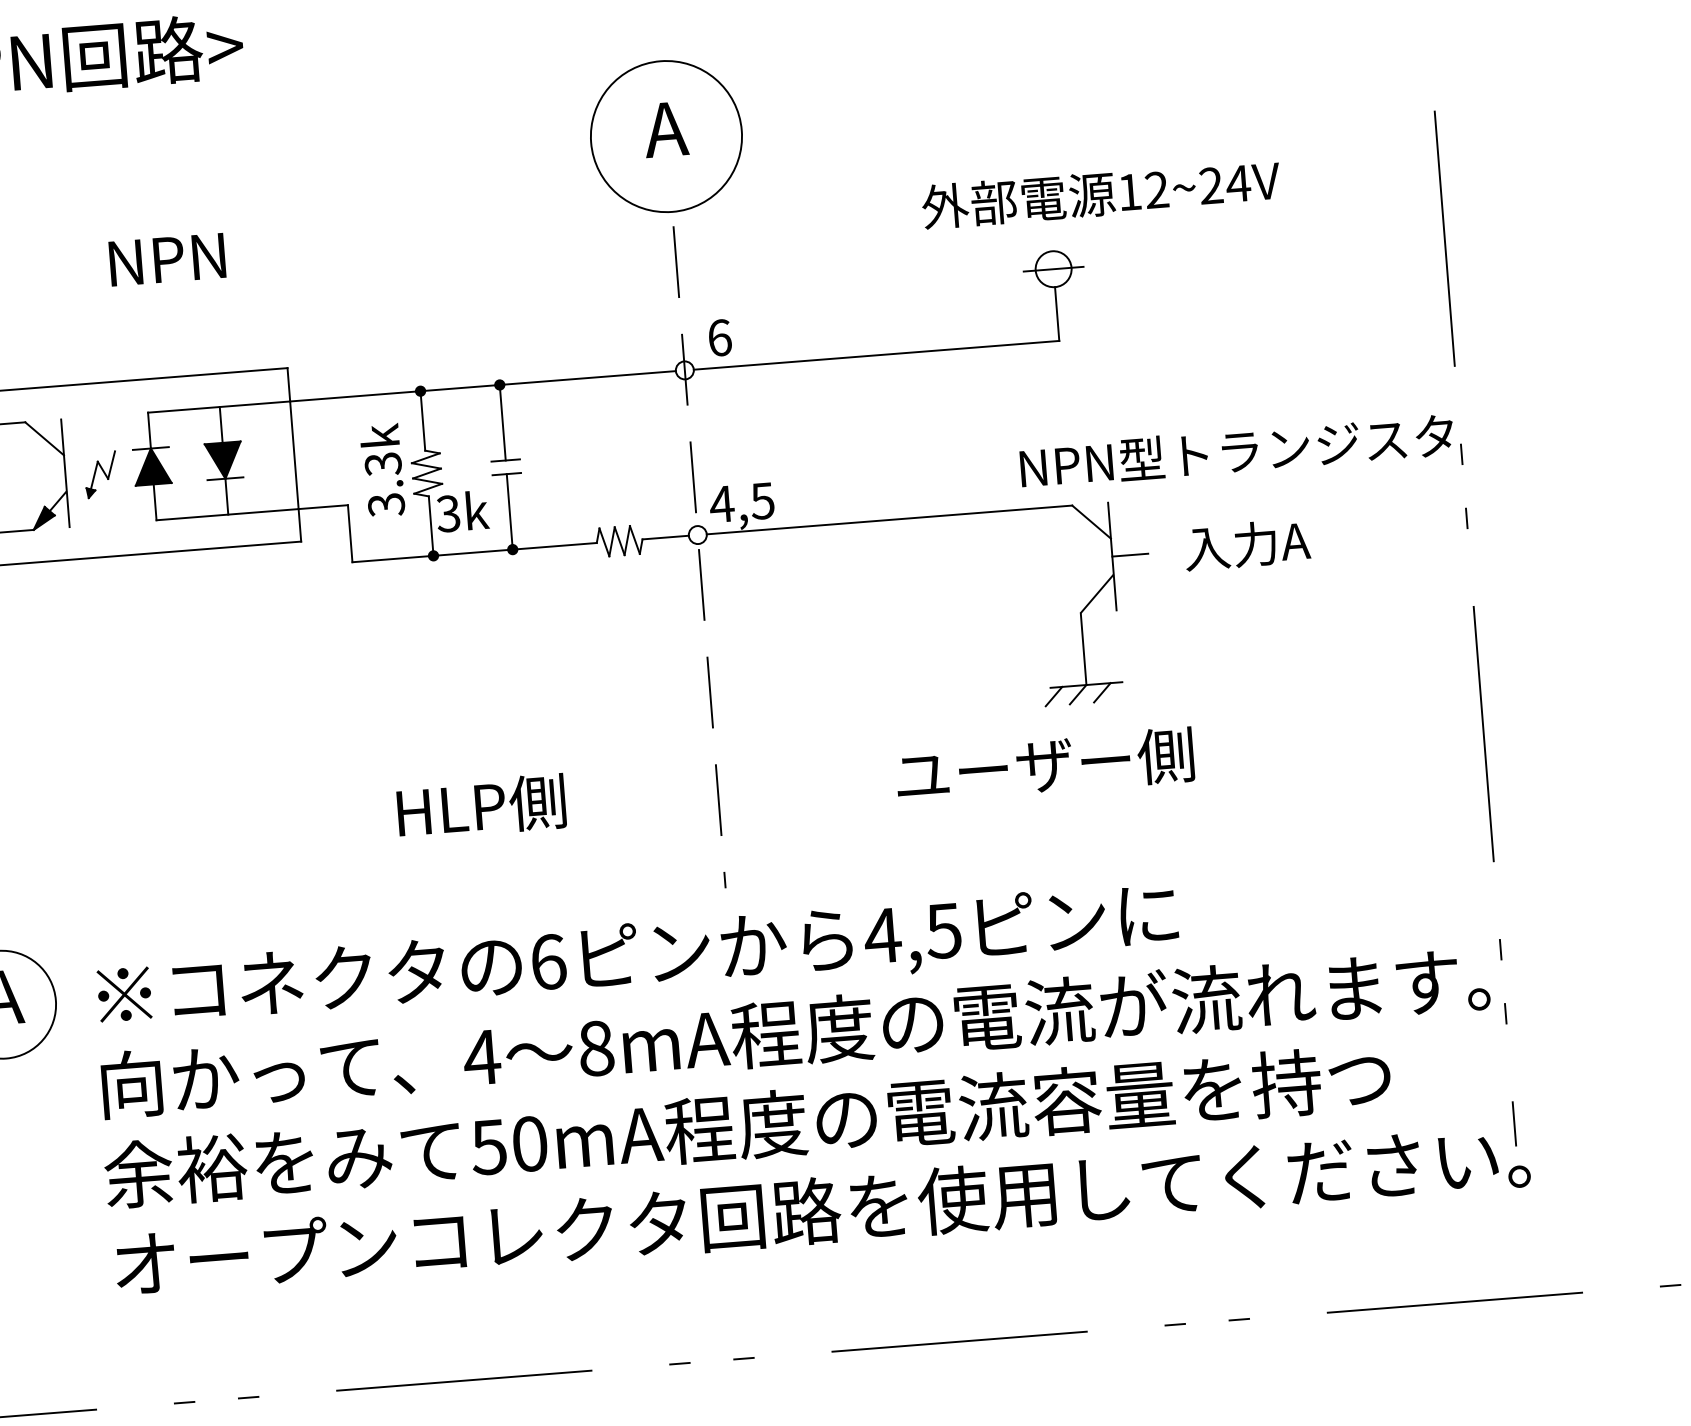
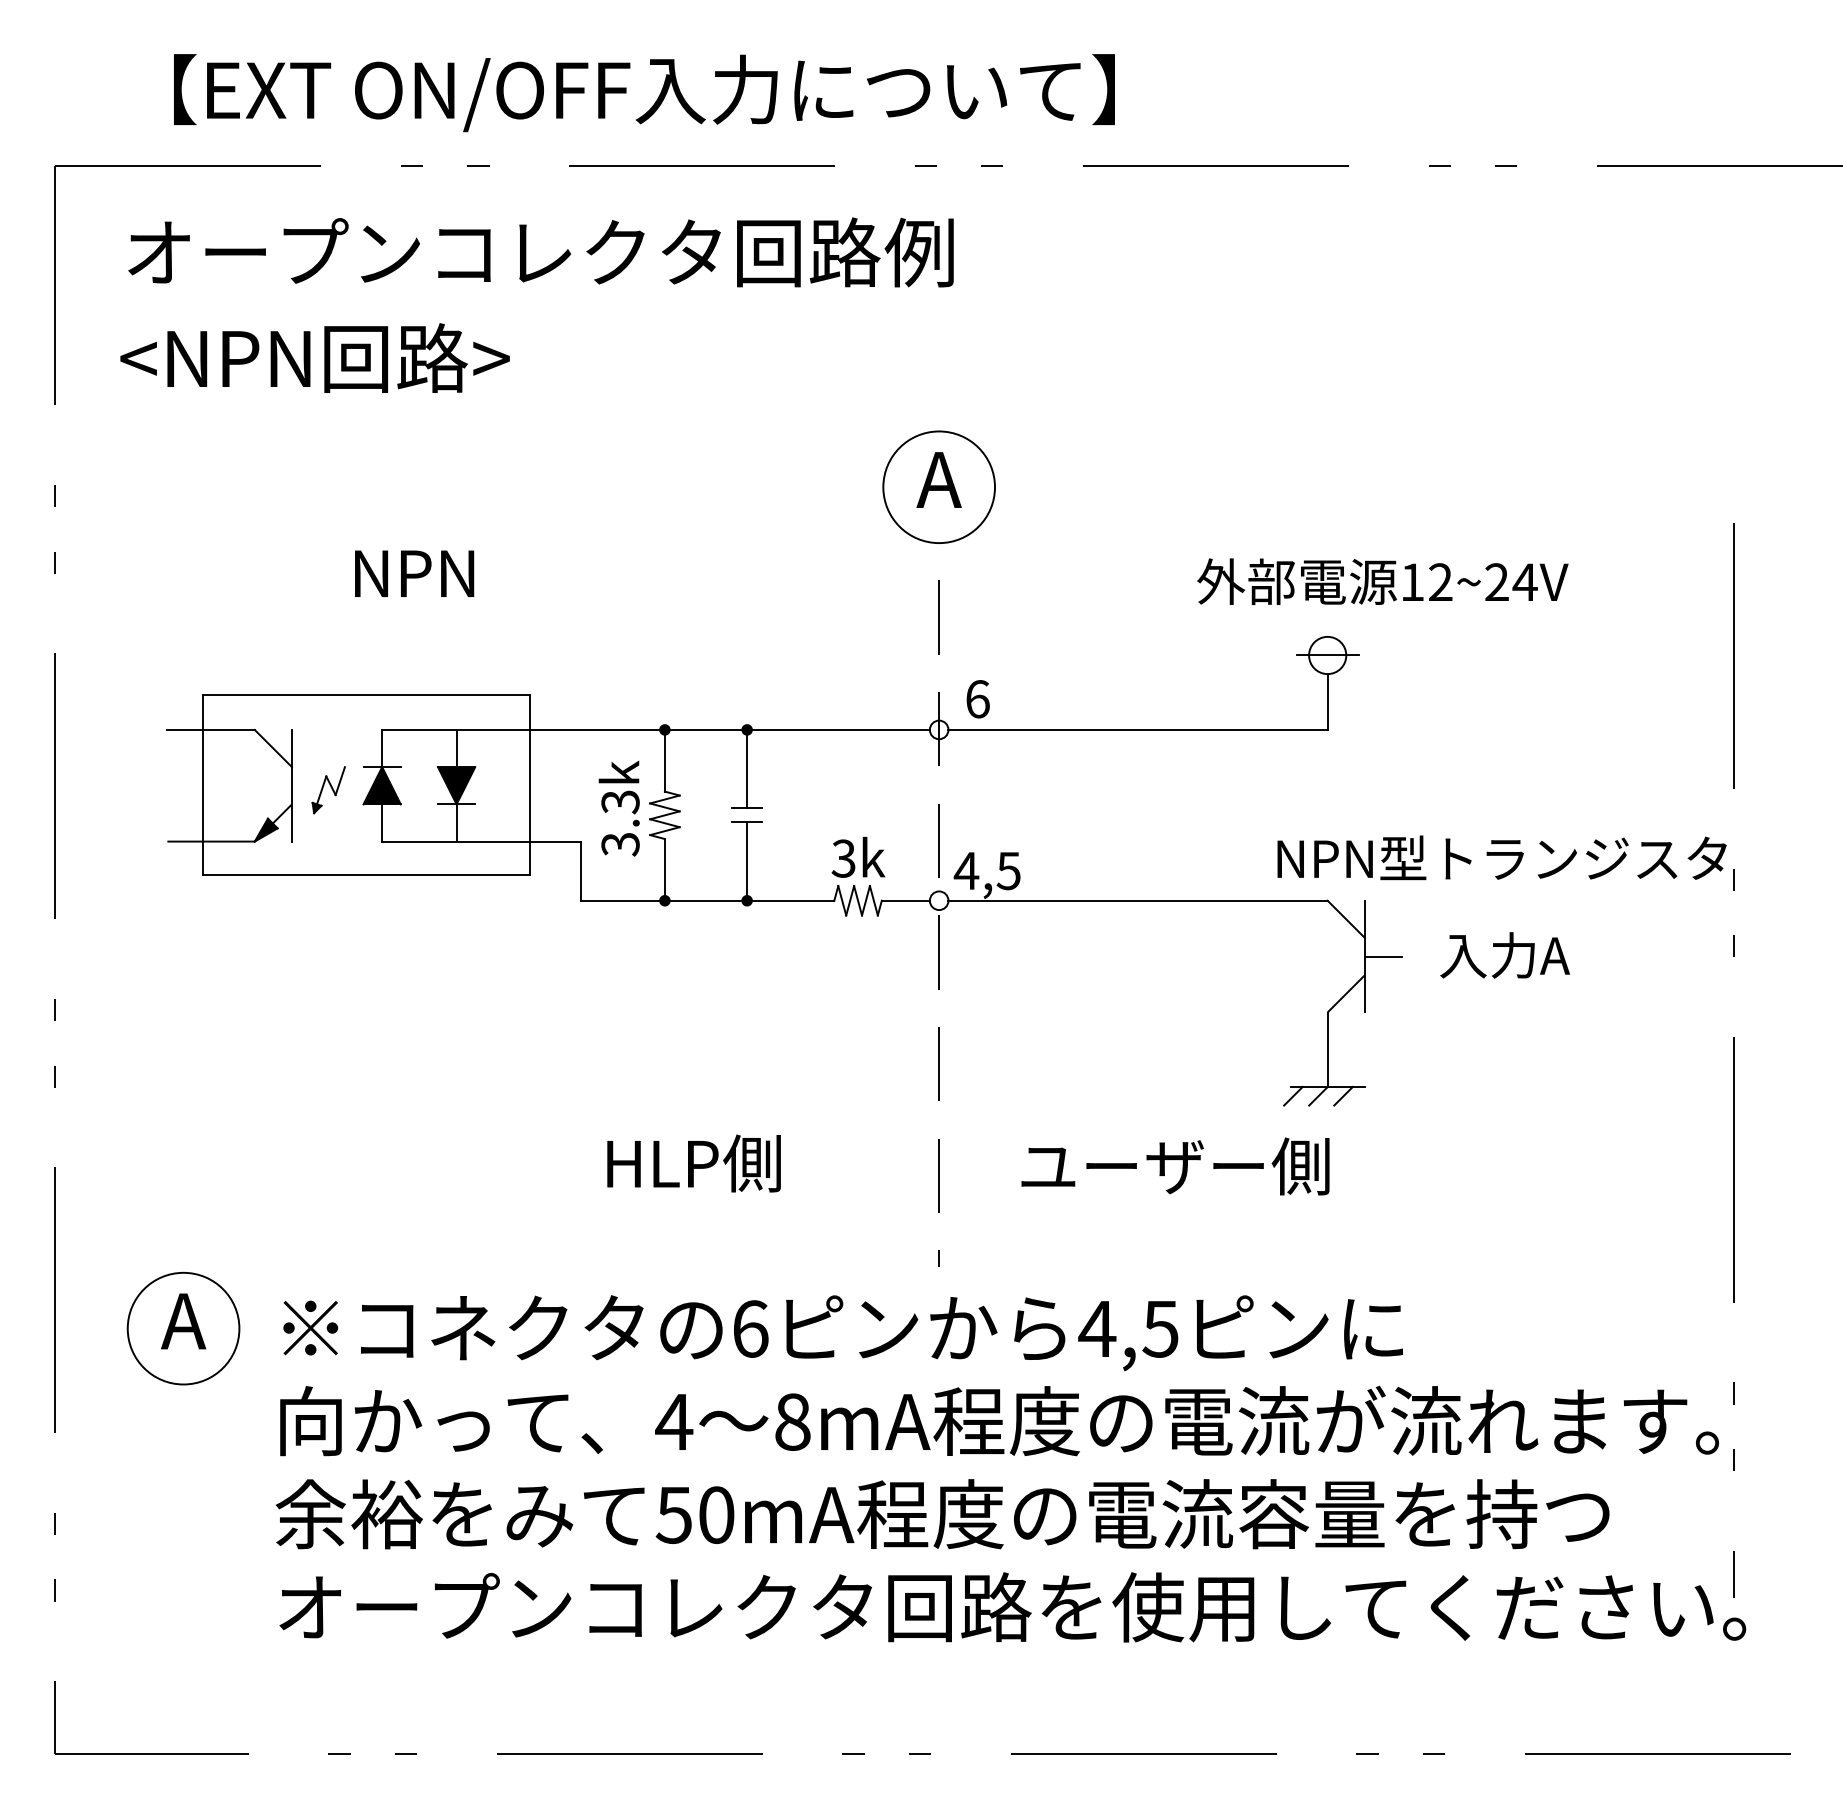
circle: (666, 136) -> (939, 487), size x0.71
text: (462, 511) -> (858, 857), moved
text: (1044, 765) -> (1175, 1166), moved

